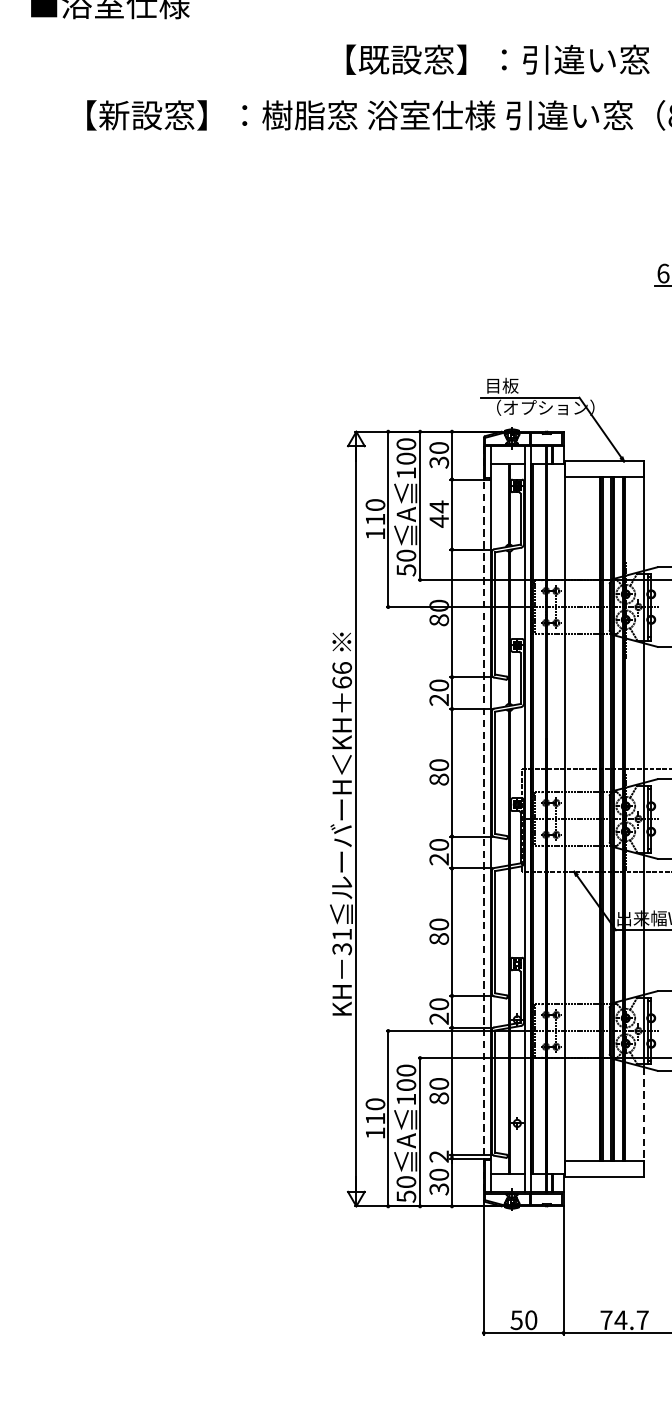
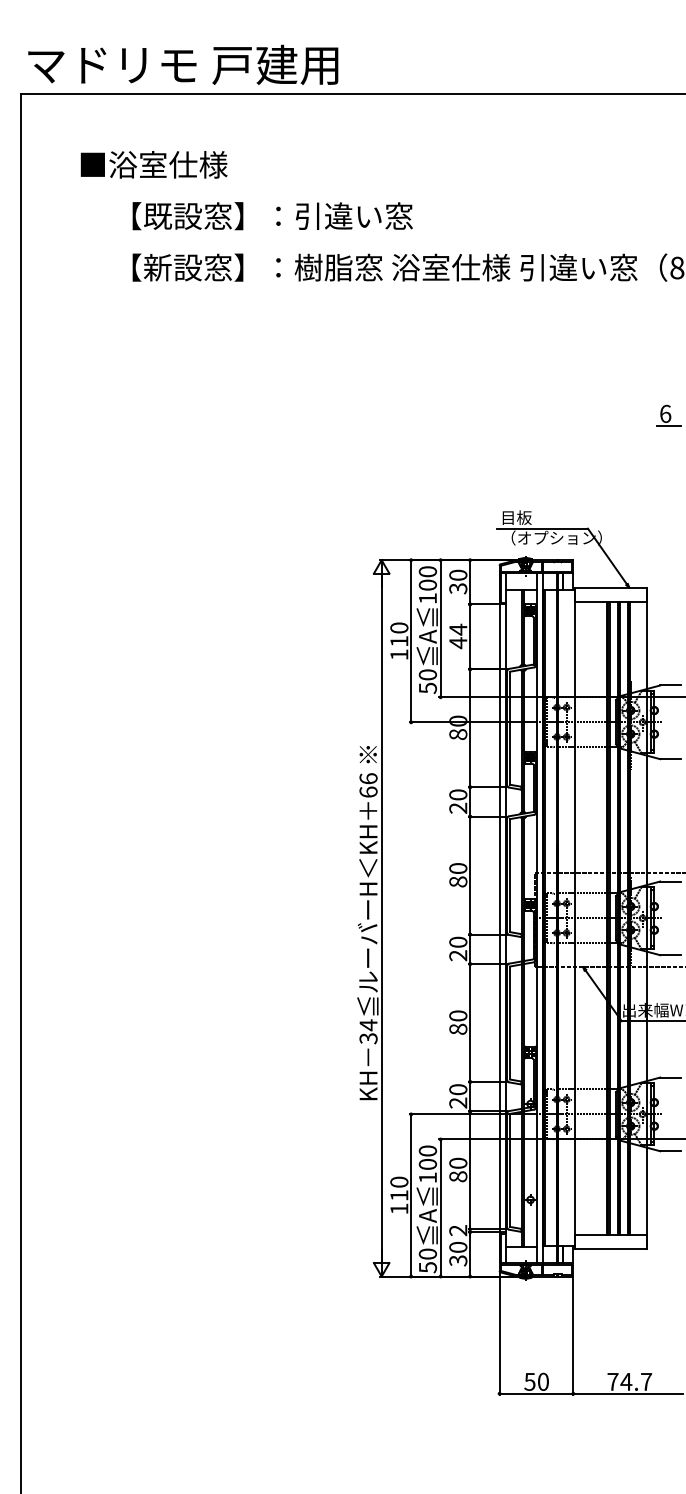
text: (497, 60) -> (272, 216), moved
line: (483, 819) -> (499, 918), dashed -> solid
text: (342, 934) -> (368, 1025), 31 -> 34
line: (643, 1120) -> (647, 1197), dashed -> solid

